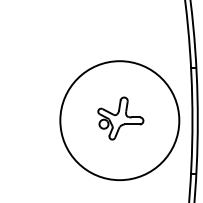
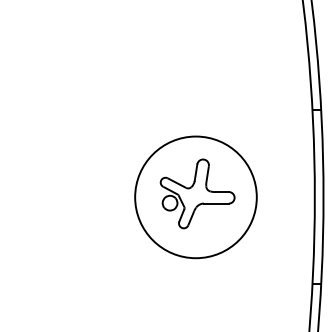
circle: (119, 120) -> (195, 197), size x0.62

